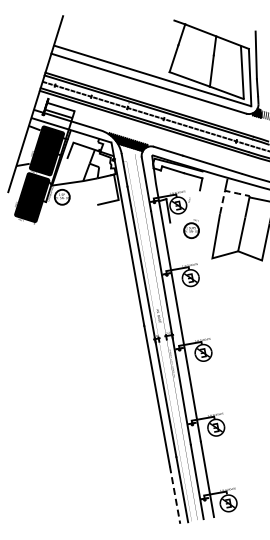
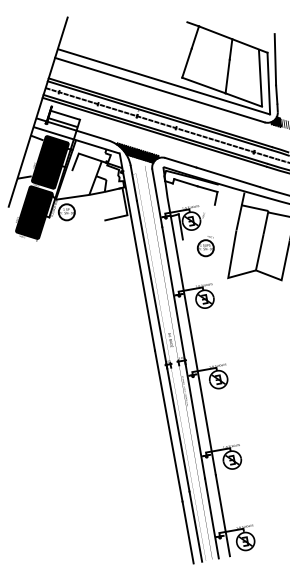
line: (225, 190) -> (242, 205), dashed -> solid
line: (175, 495) -> (188, 533), dashed -> solid

